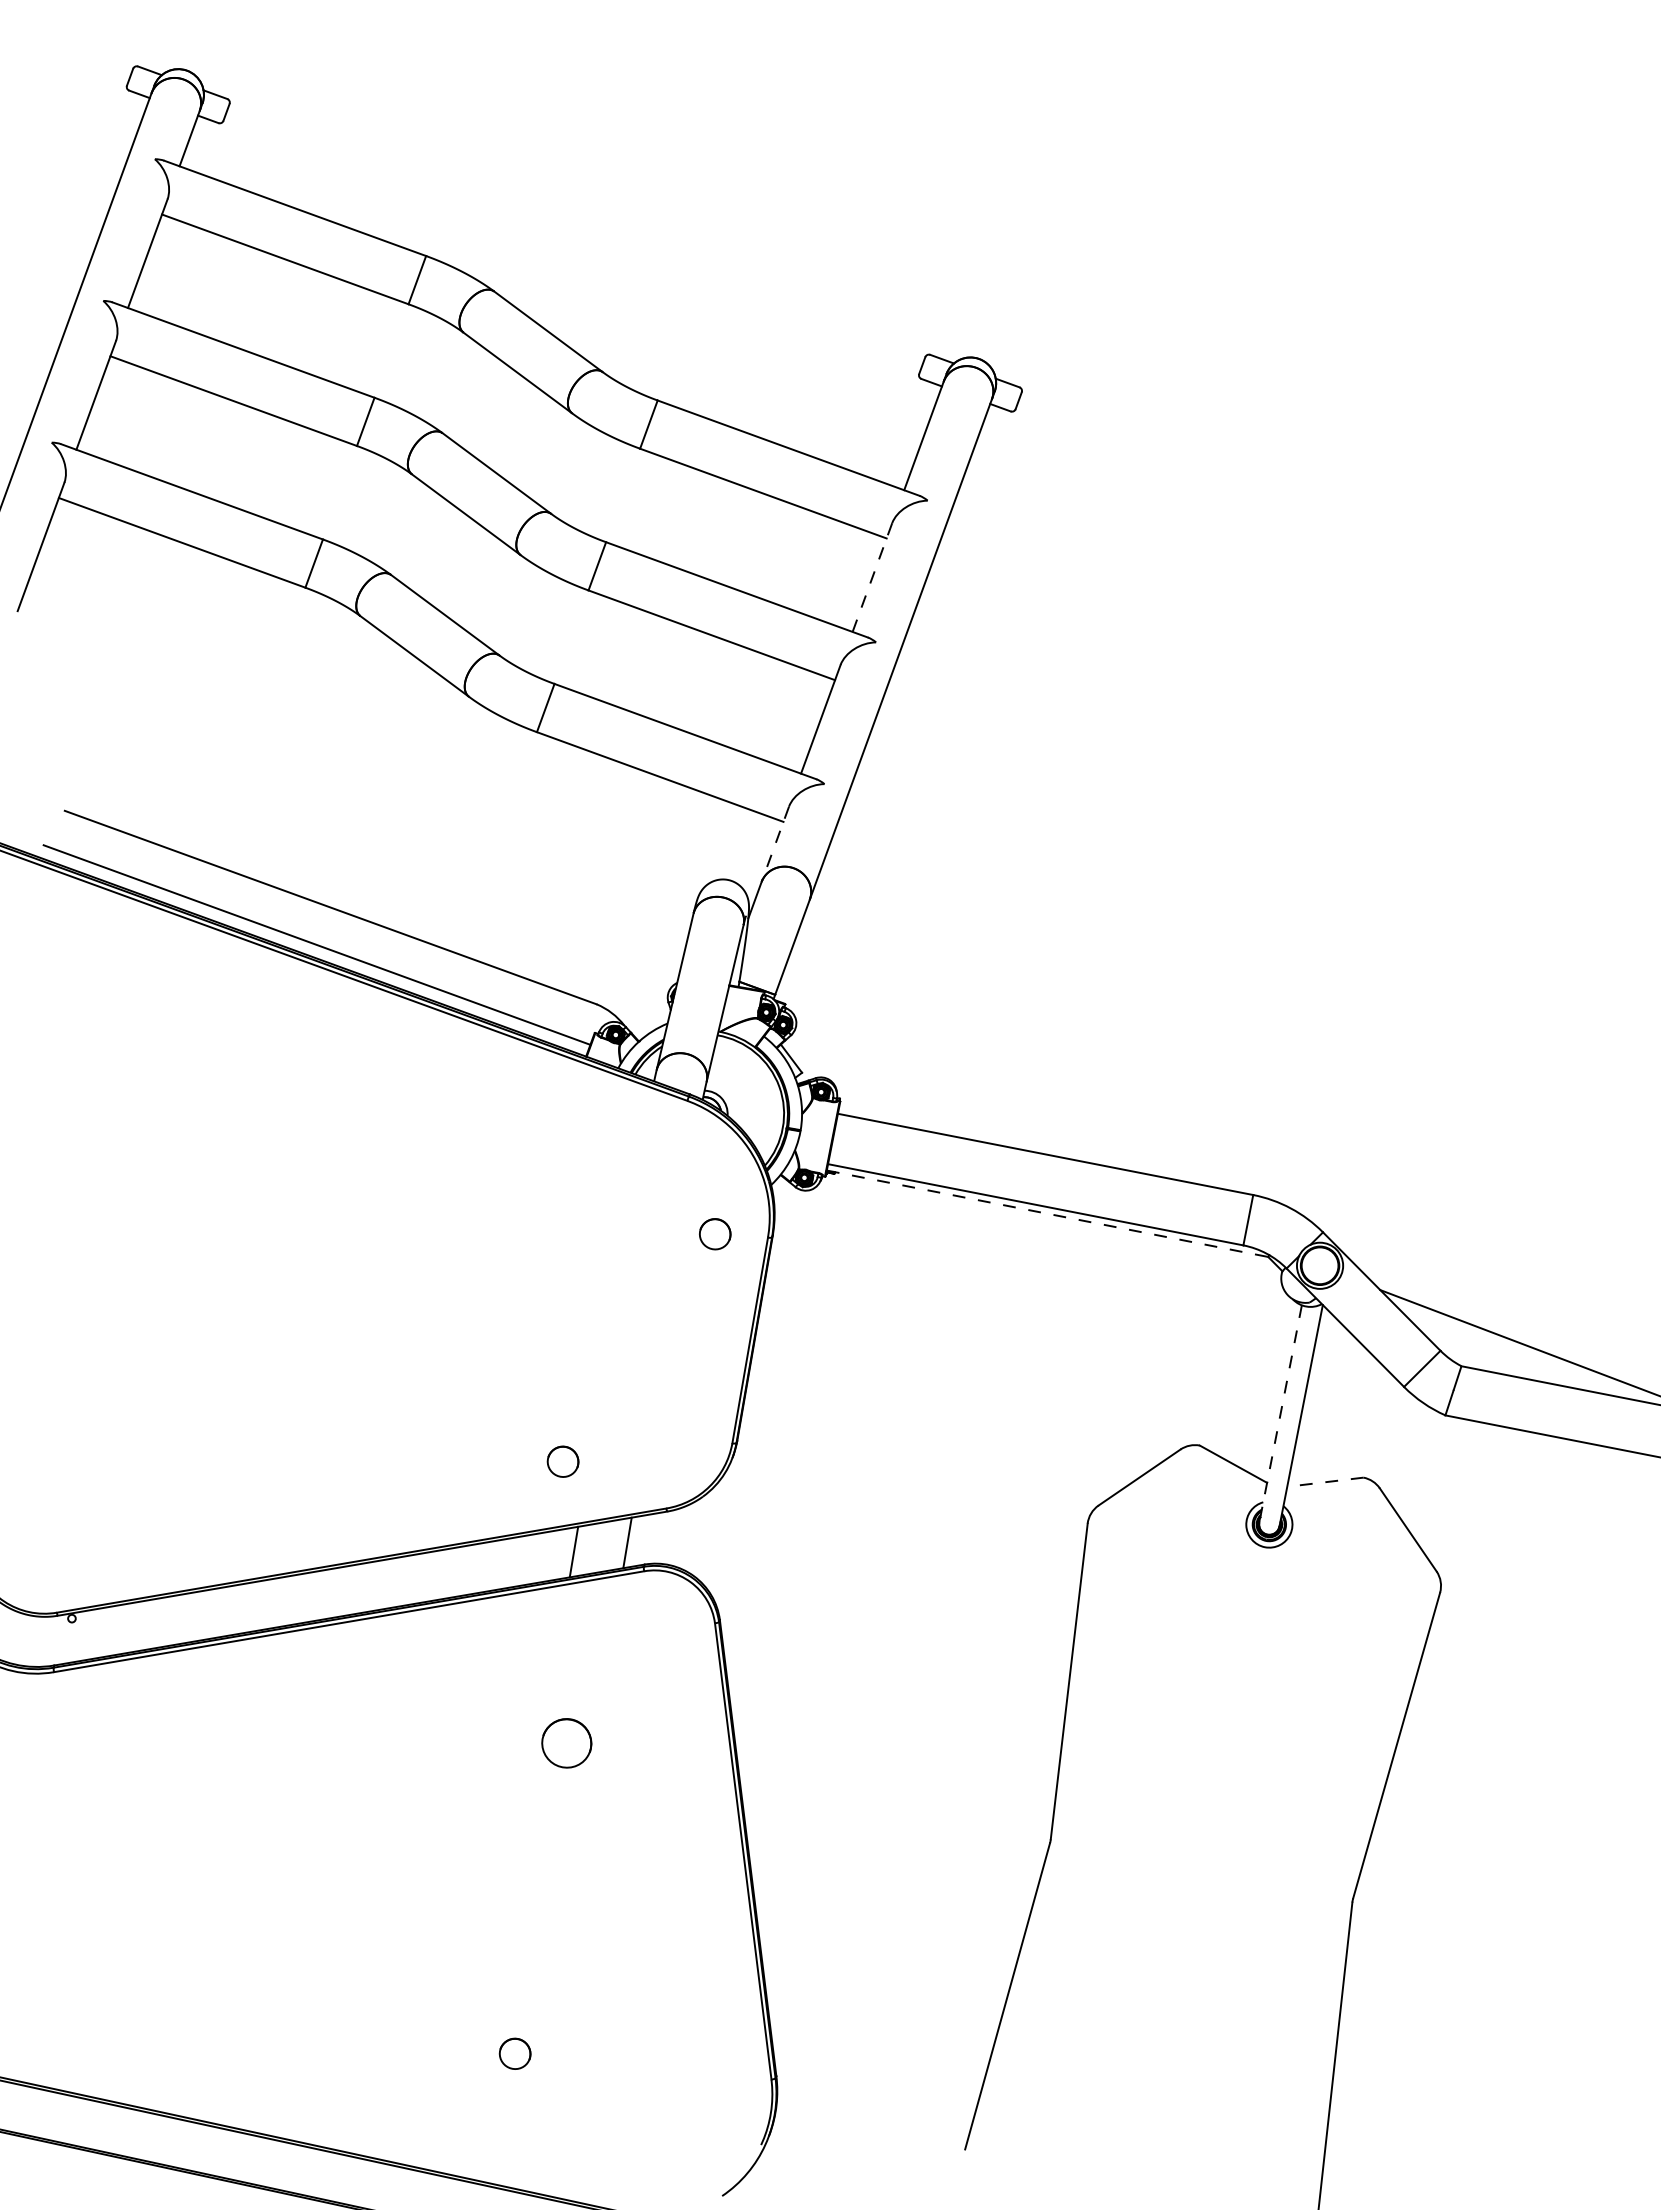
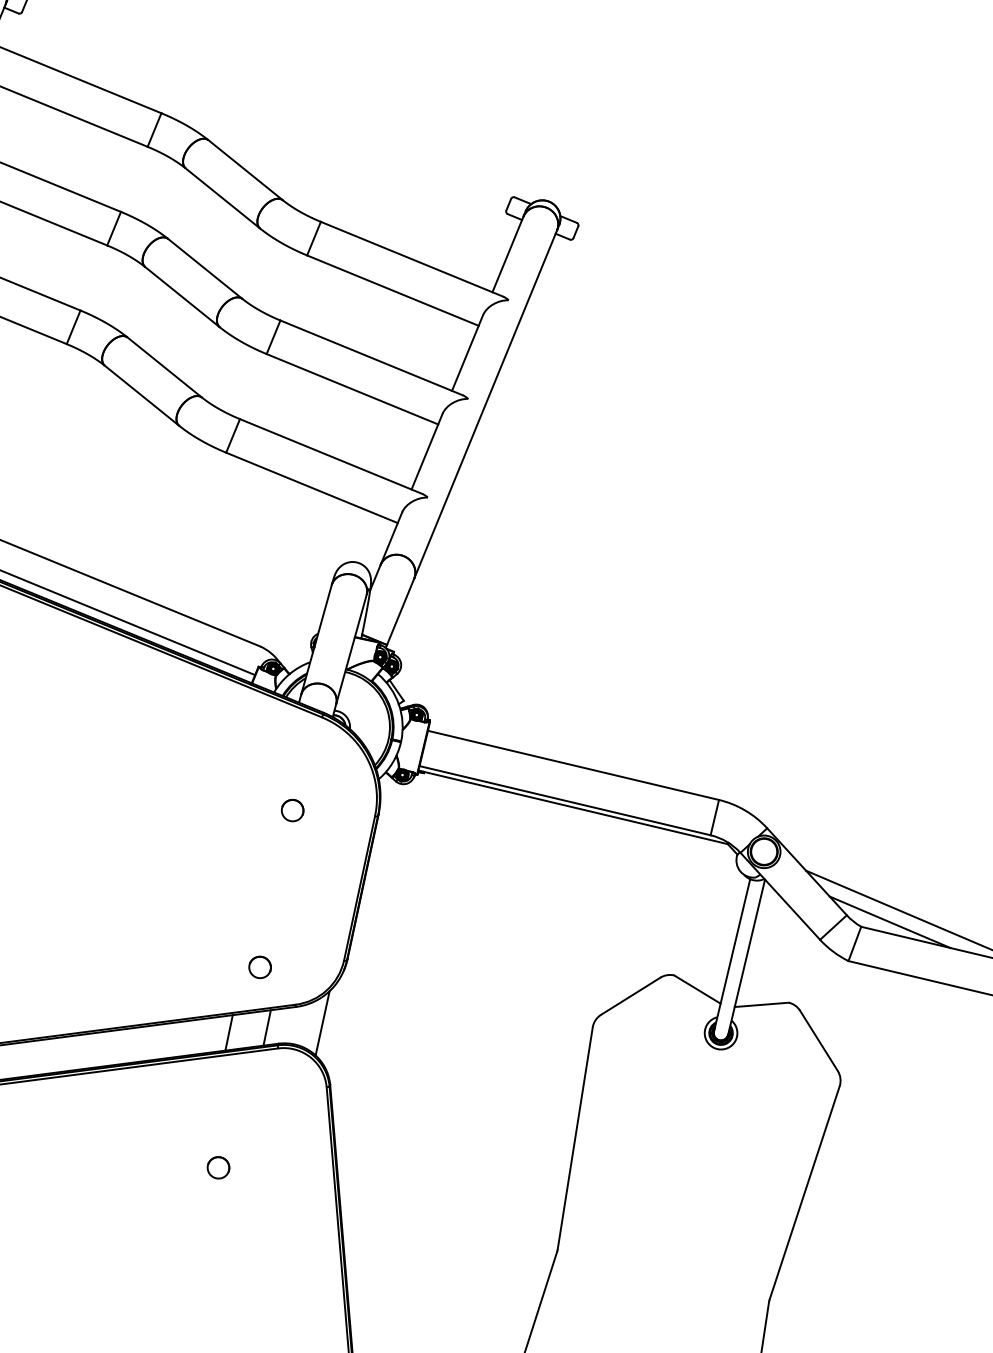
line: (872, 577) -> (467, 352), dashed -> solid
line: (775, 844) -> (391, 538), dashed -> solid
line: (1047, 1213) -> (573, 807), dashed -> solid
part: (715, 1234) -> (292, 810), moved
line: (1501, 1358) -> (889, 922), added
line: (1280, 1413) -> (732, 955), dashed -> solid
part: (562, 1461) -> (259, 967), moved
line: (1324, 1482) -> (761, 1005), dashed -> solid
line: (705, 1533) -> (322, 1023), added
part: (566, 1743) -> (218, 1167), size x0.62

